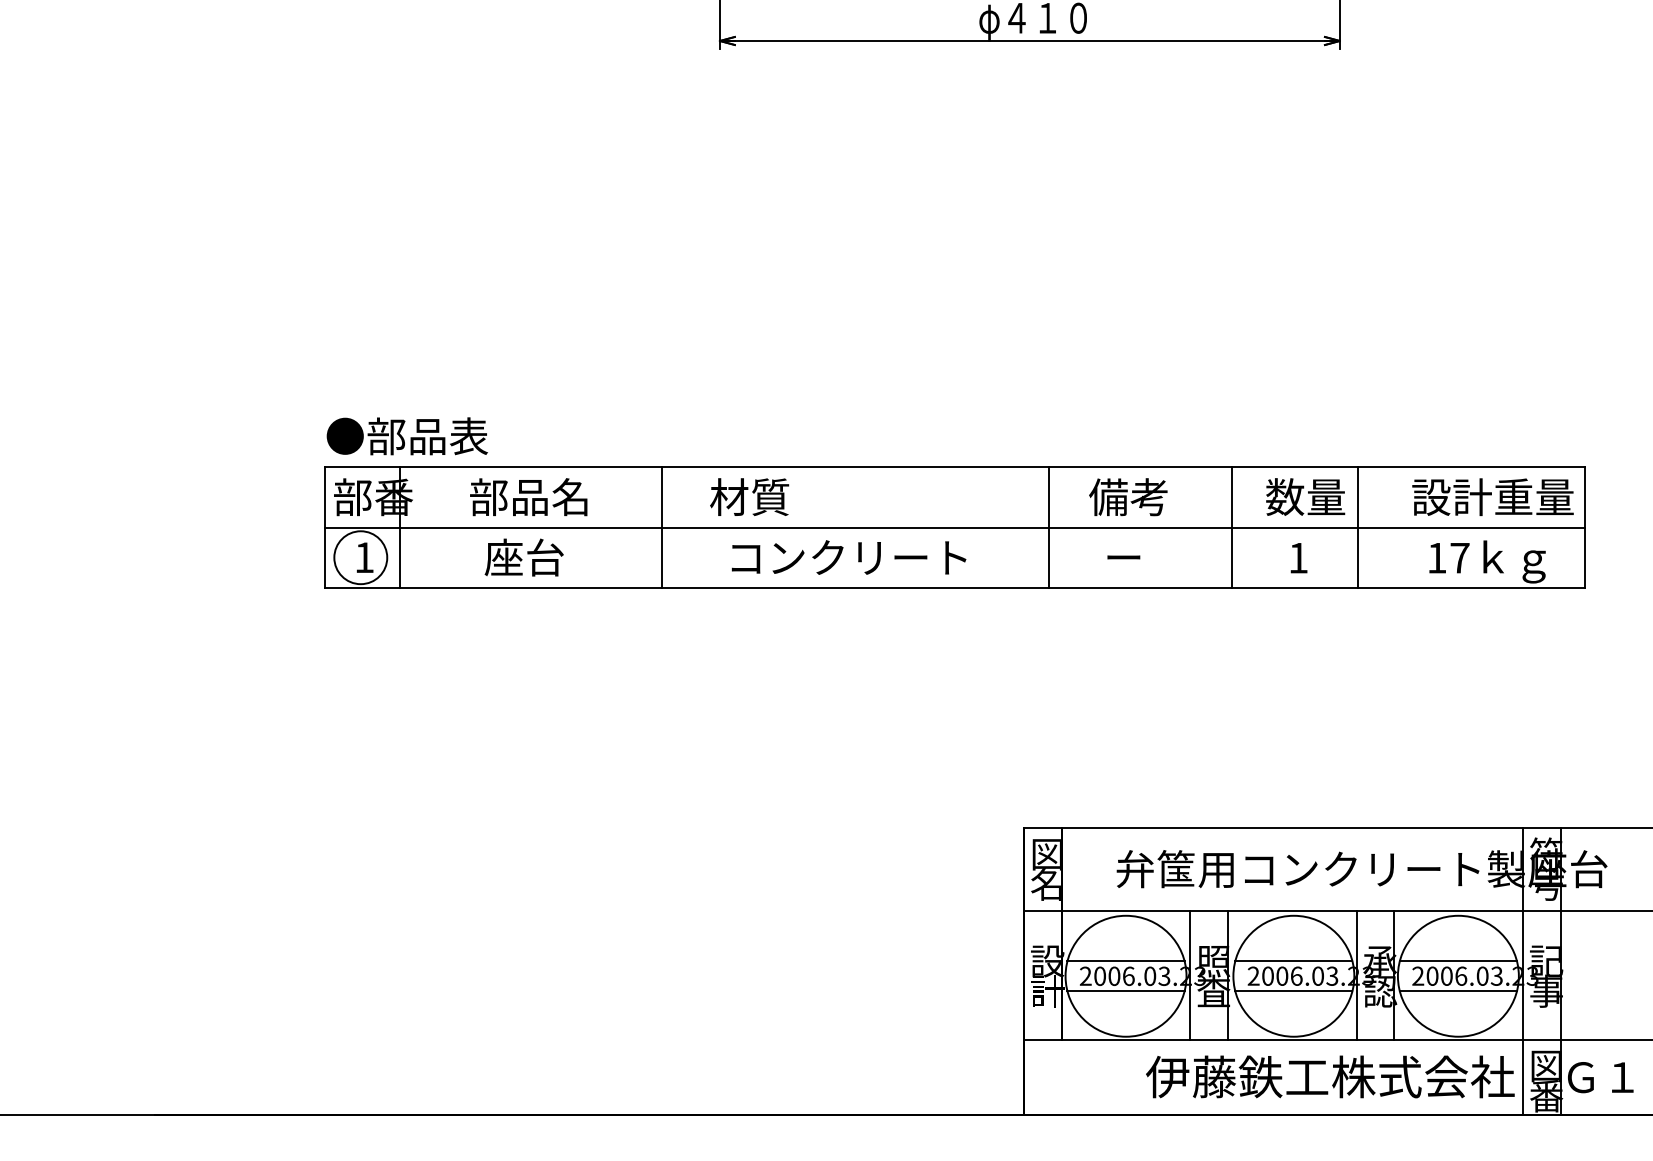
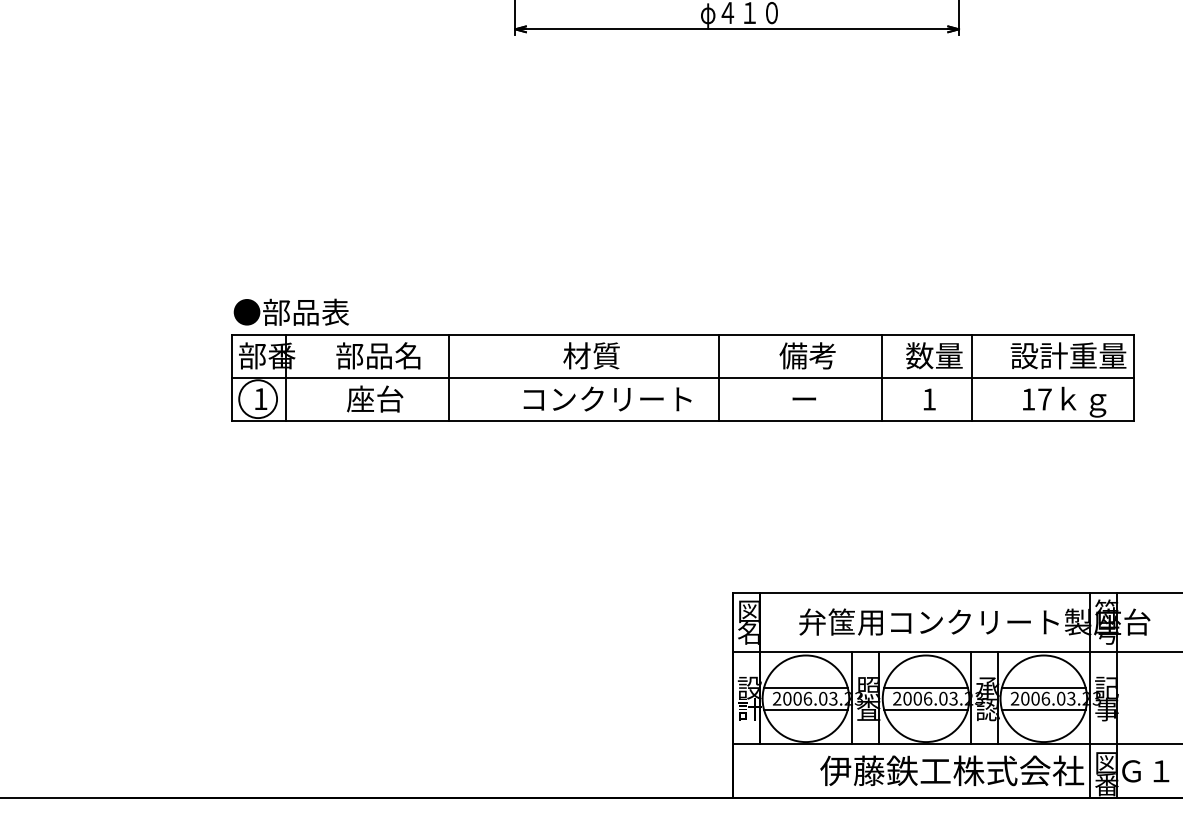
text: (749, 496) -> (591, 355), moved
line: (662, 527) -> (449, 377), moved
line: (1049, 527) -> (719, 377), moved

